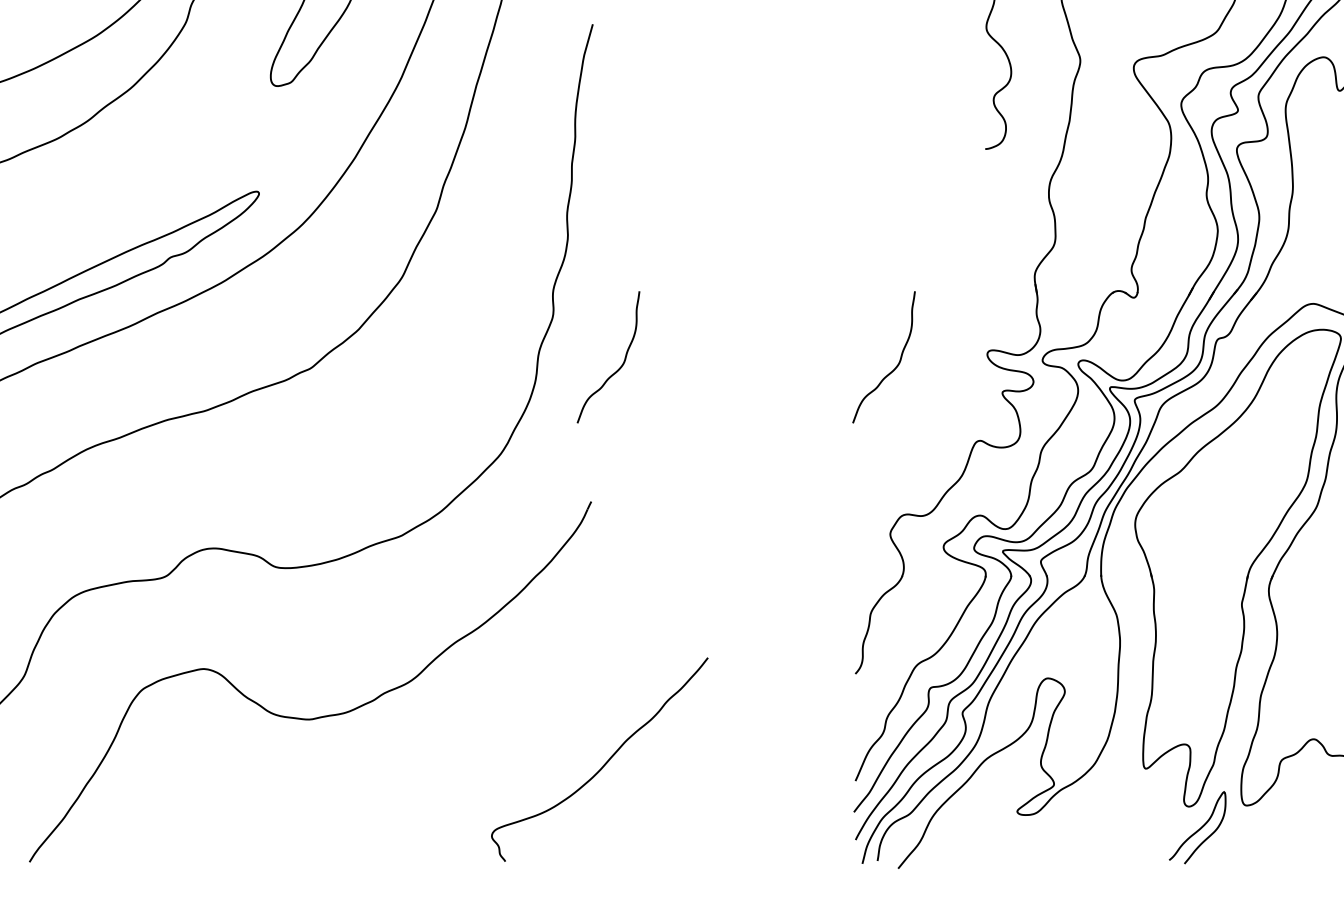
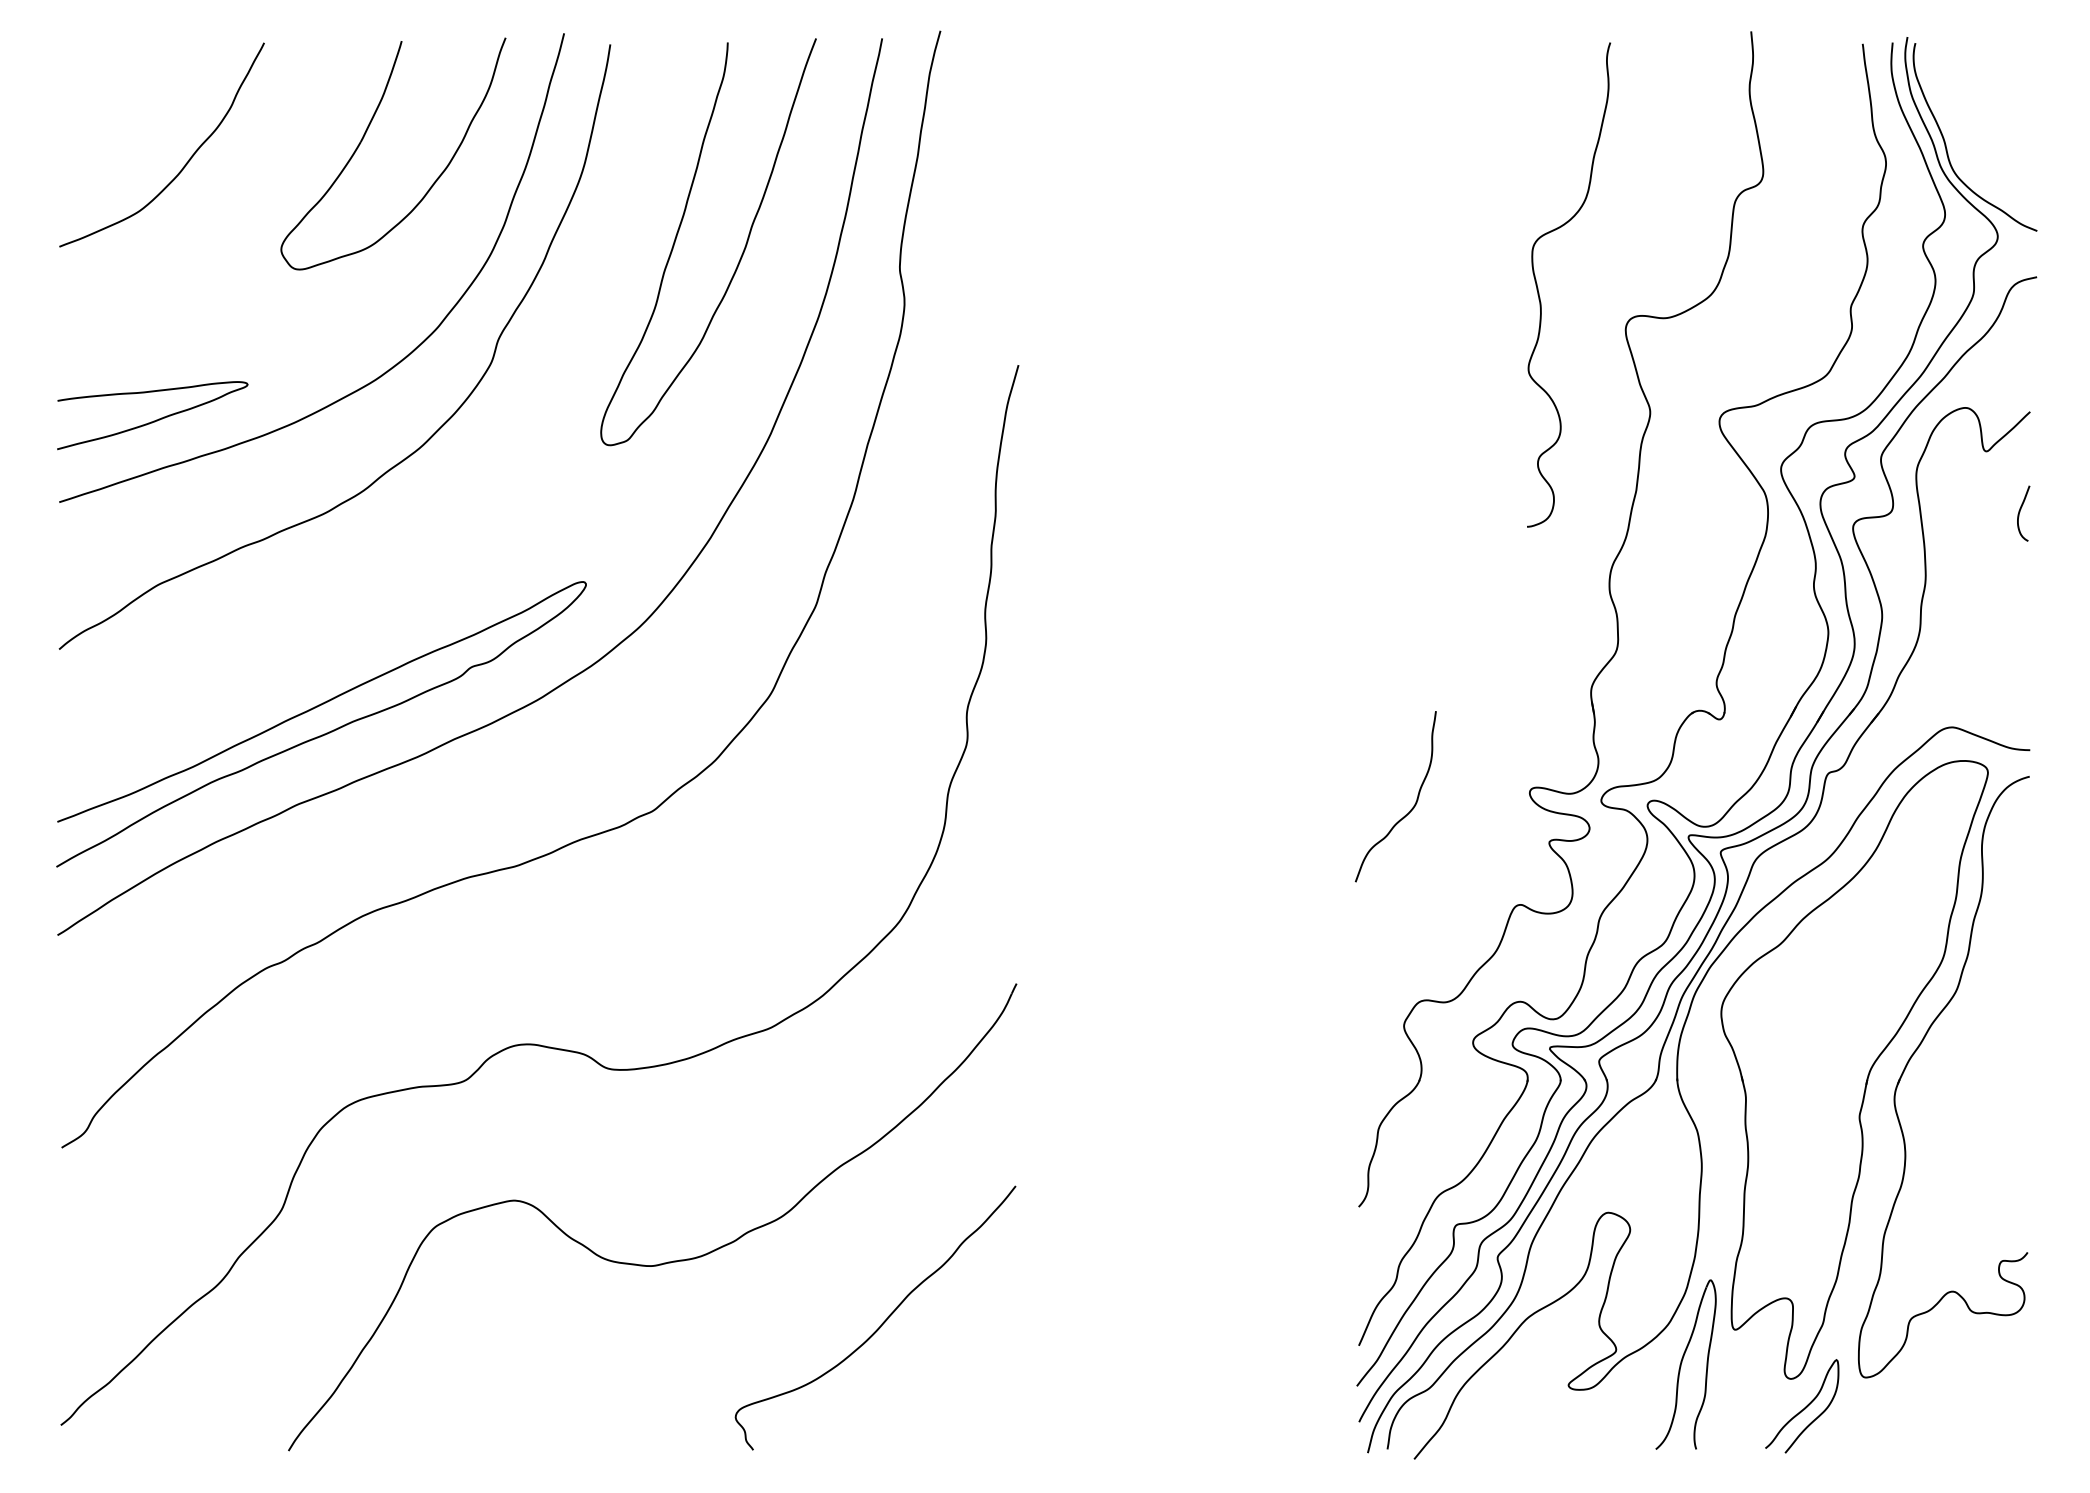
curve: (619, 367) -> (1053, 809), removed
curve: (604, 763) -> (881, 1323), moved
part: (1107, 795) -> (1685, 1364), added

